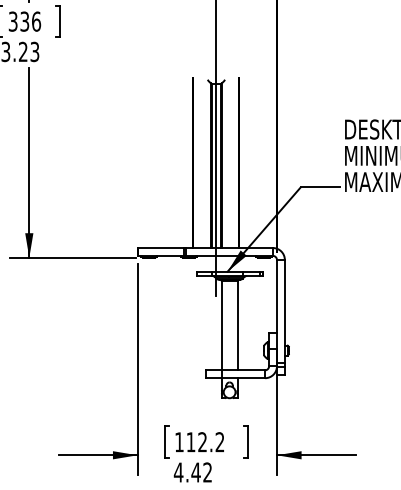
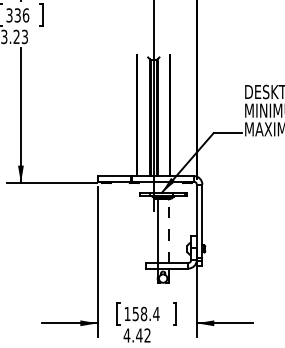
line: (237, 325) -> (168, 231), solid -> dashed
text: (205, 442) -> (146, 314), 112.2 -> 158.4

